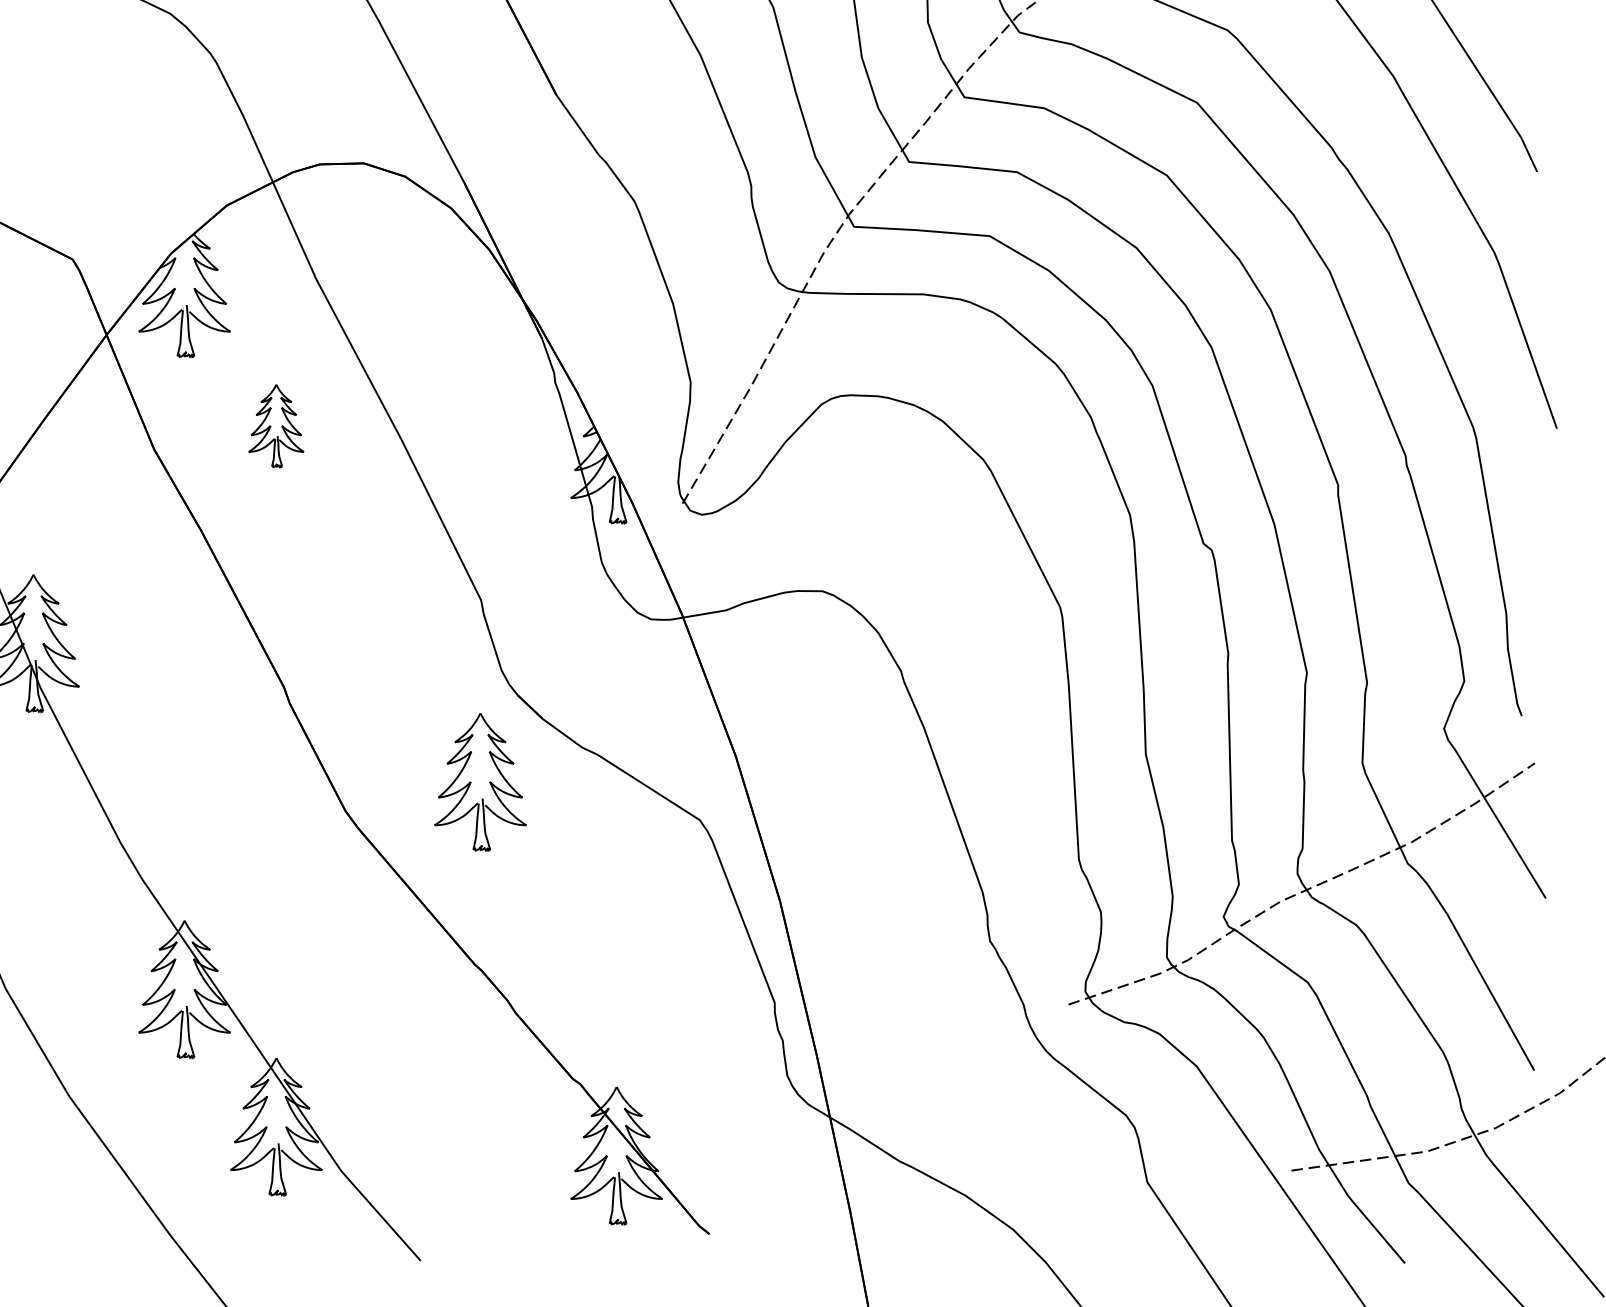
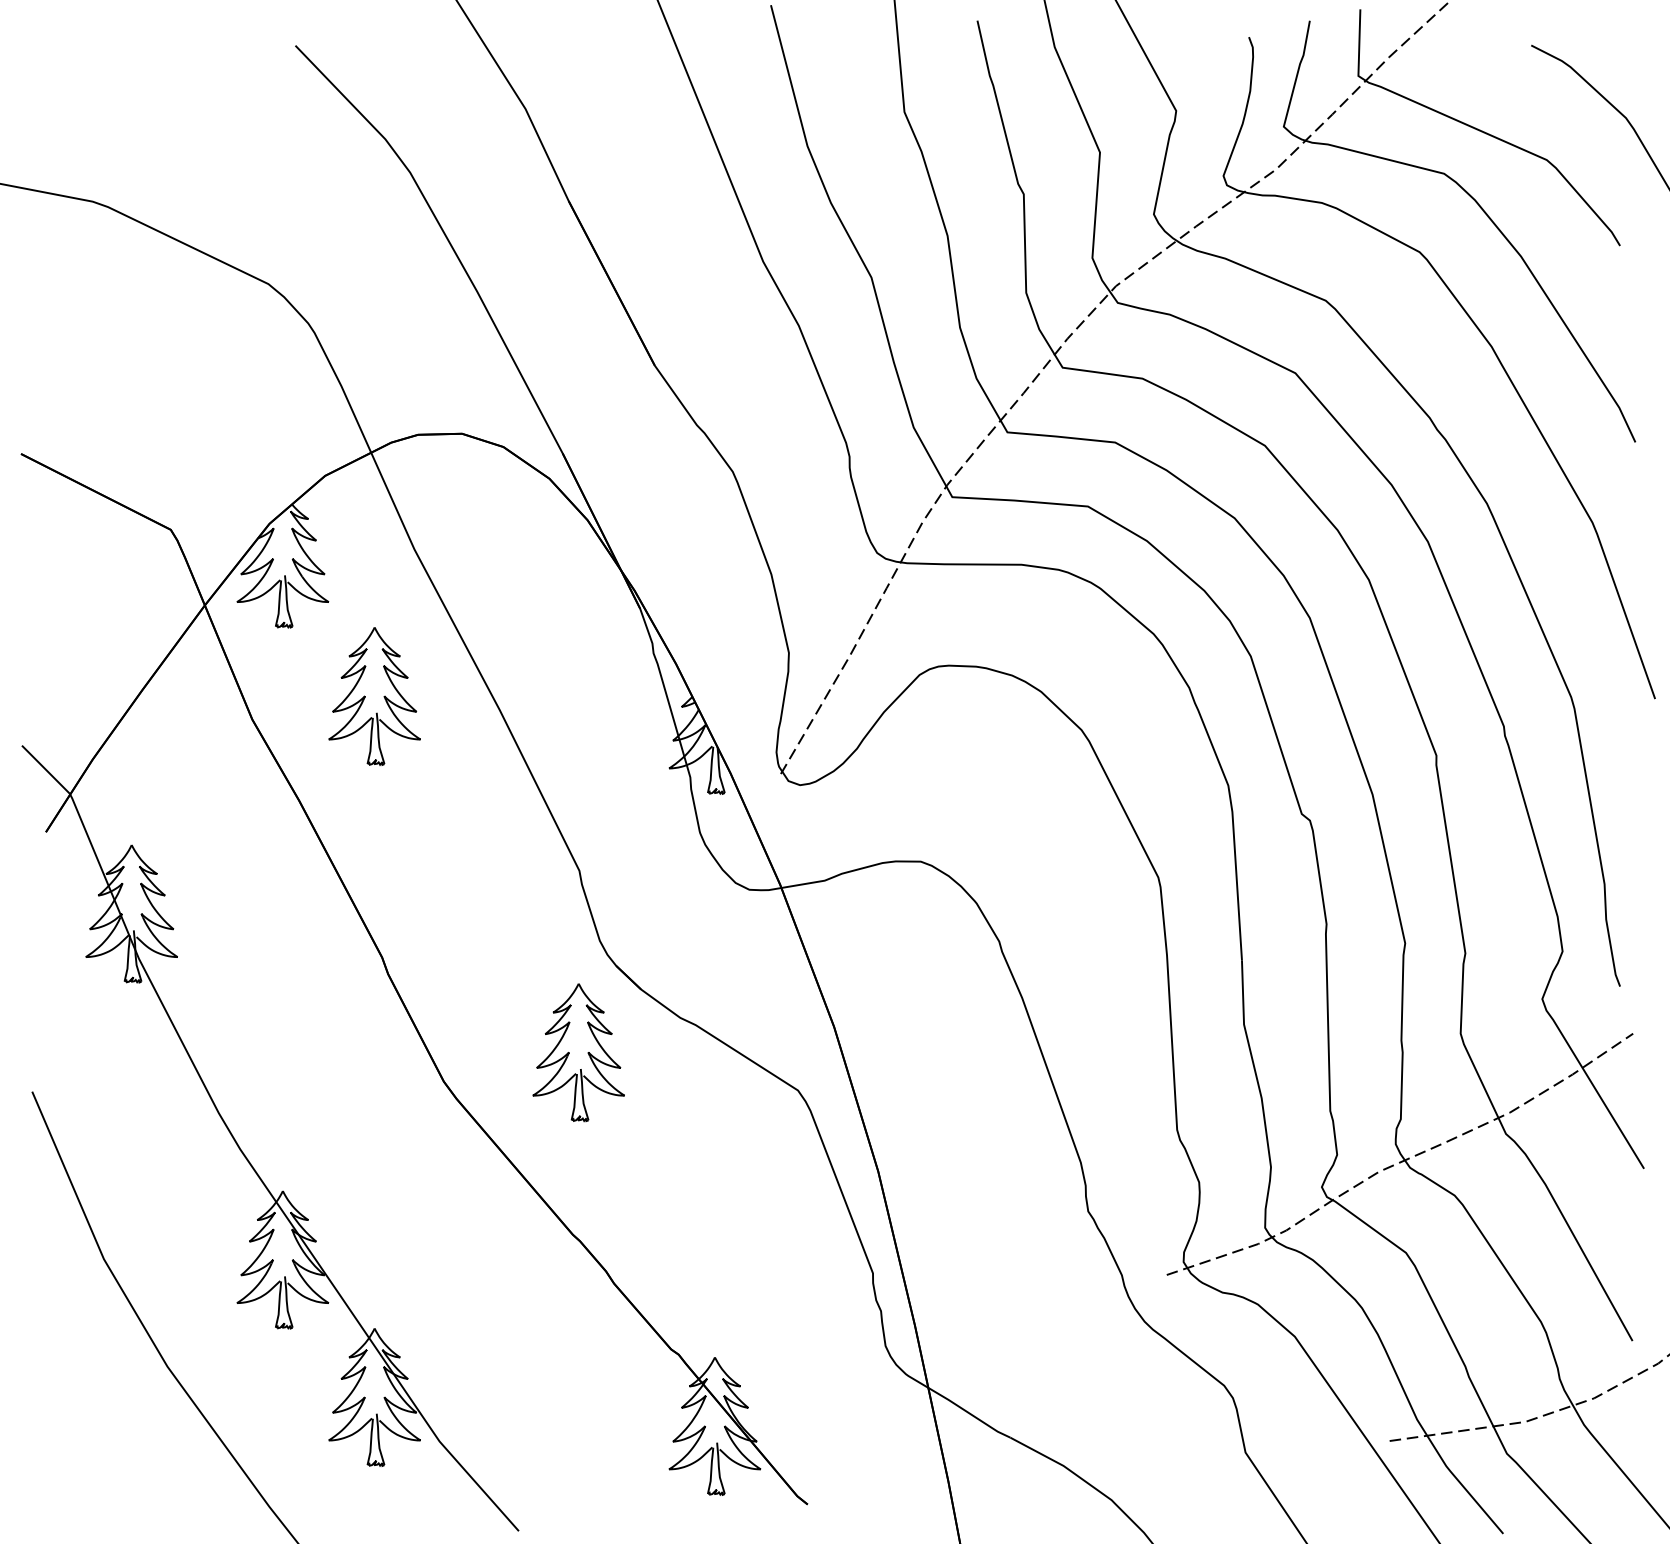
part: (276, 426) -> (374, 696), size x1.67

